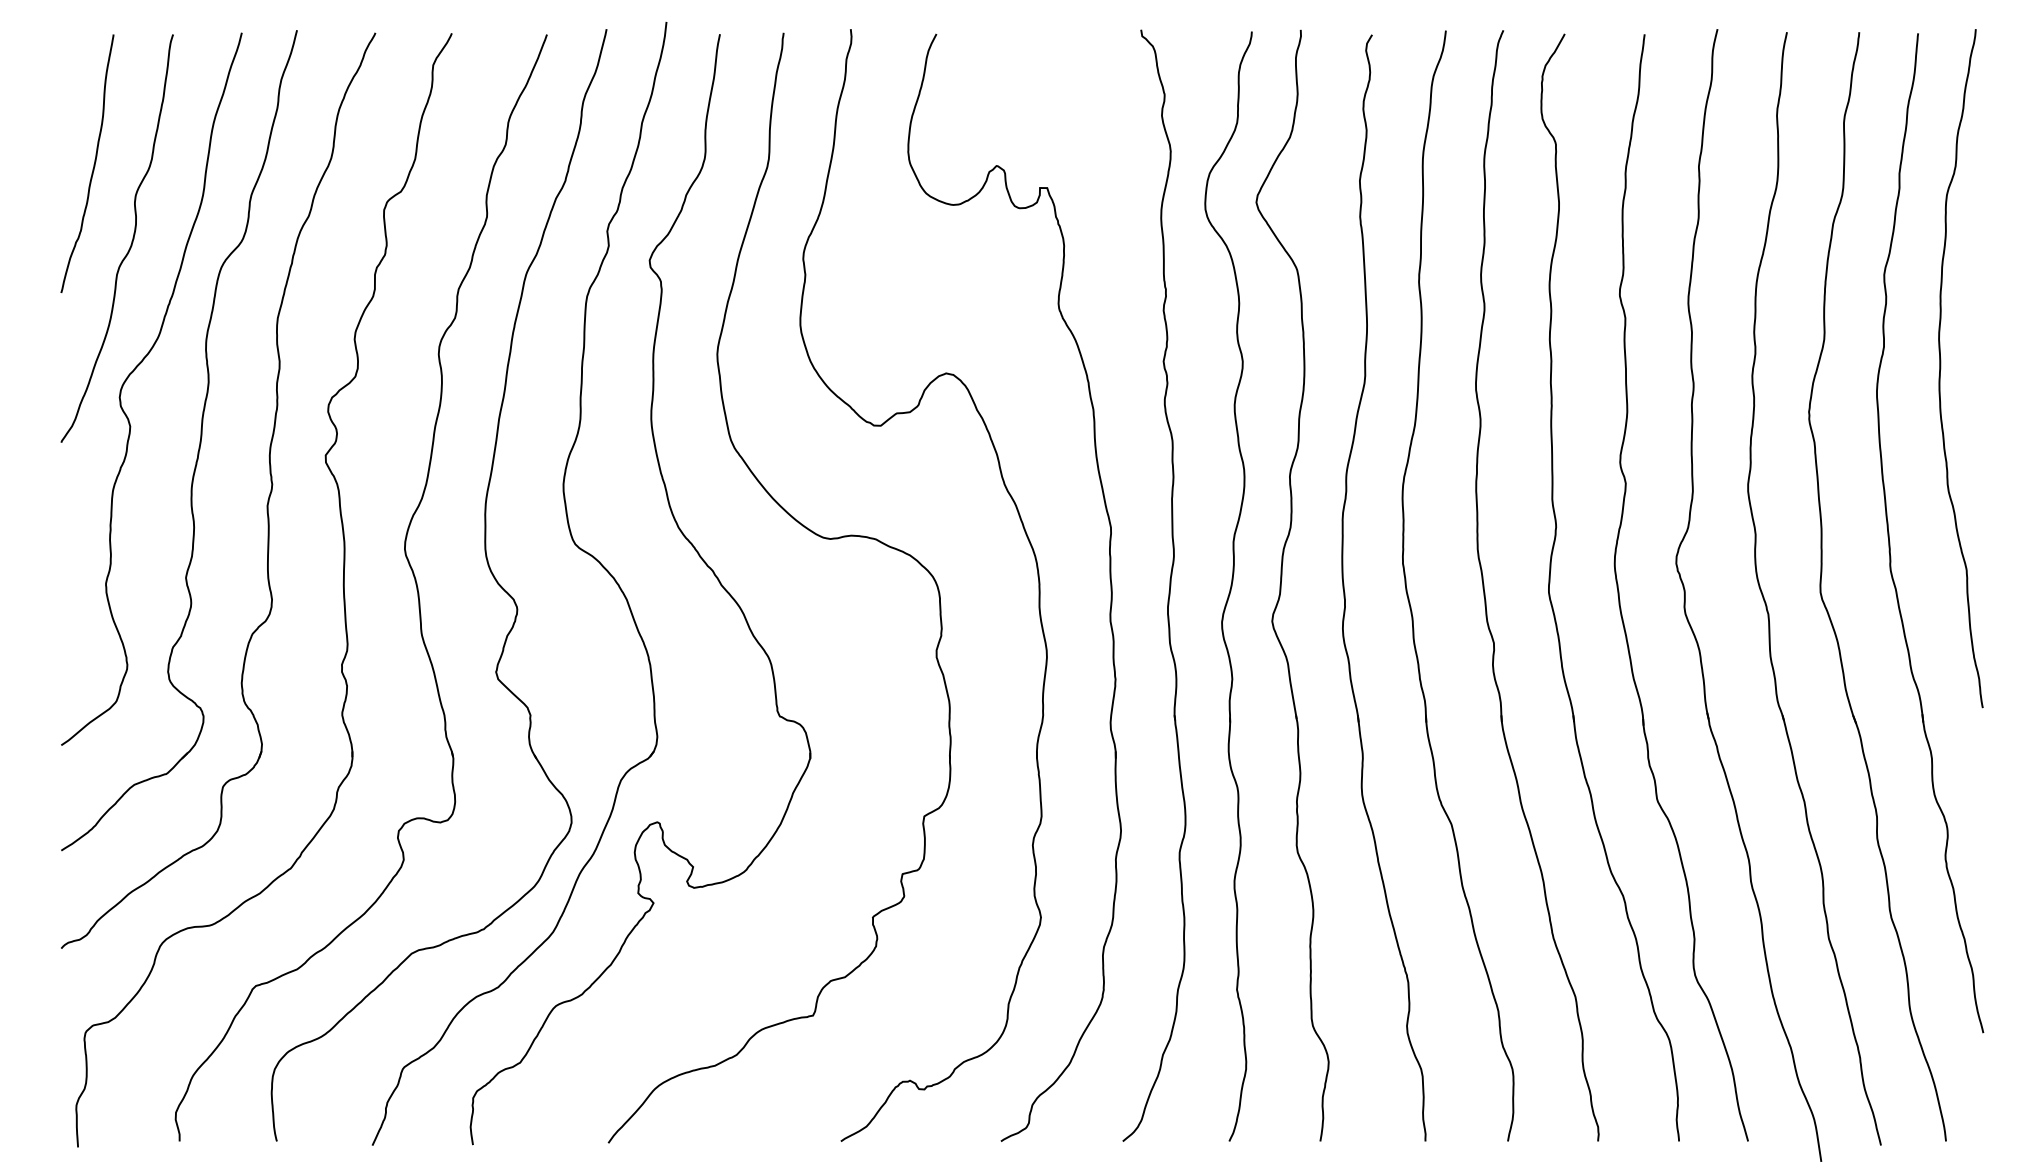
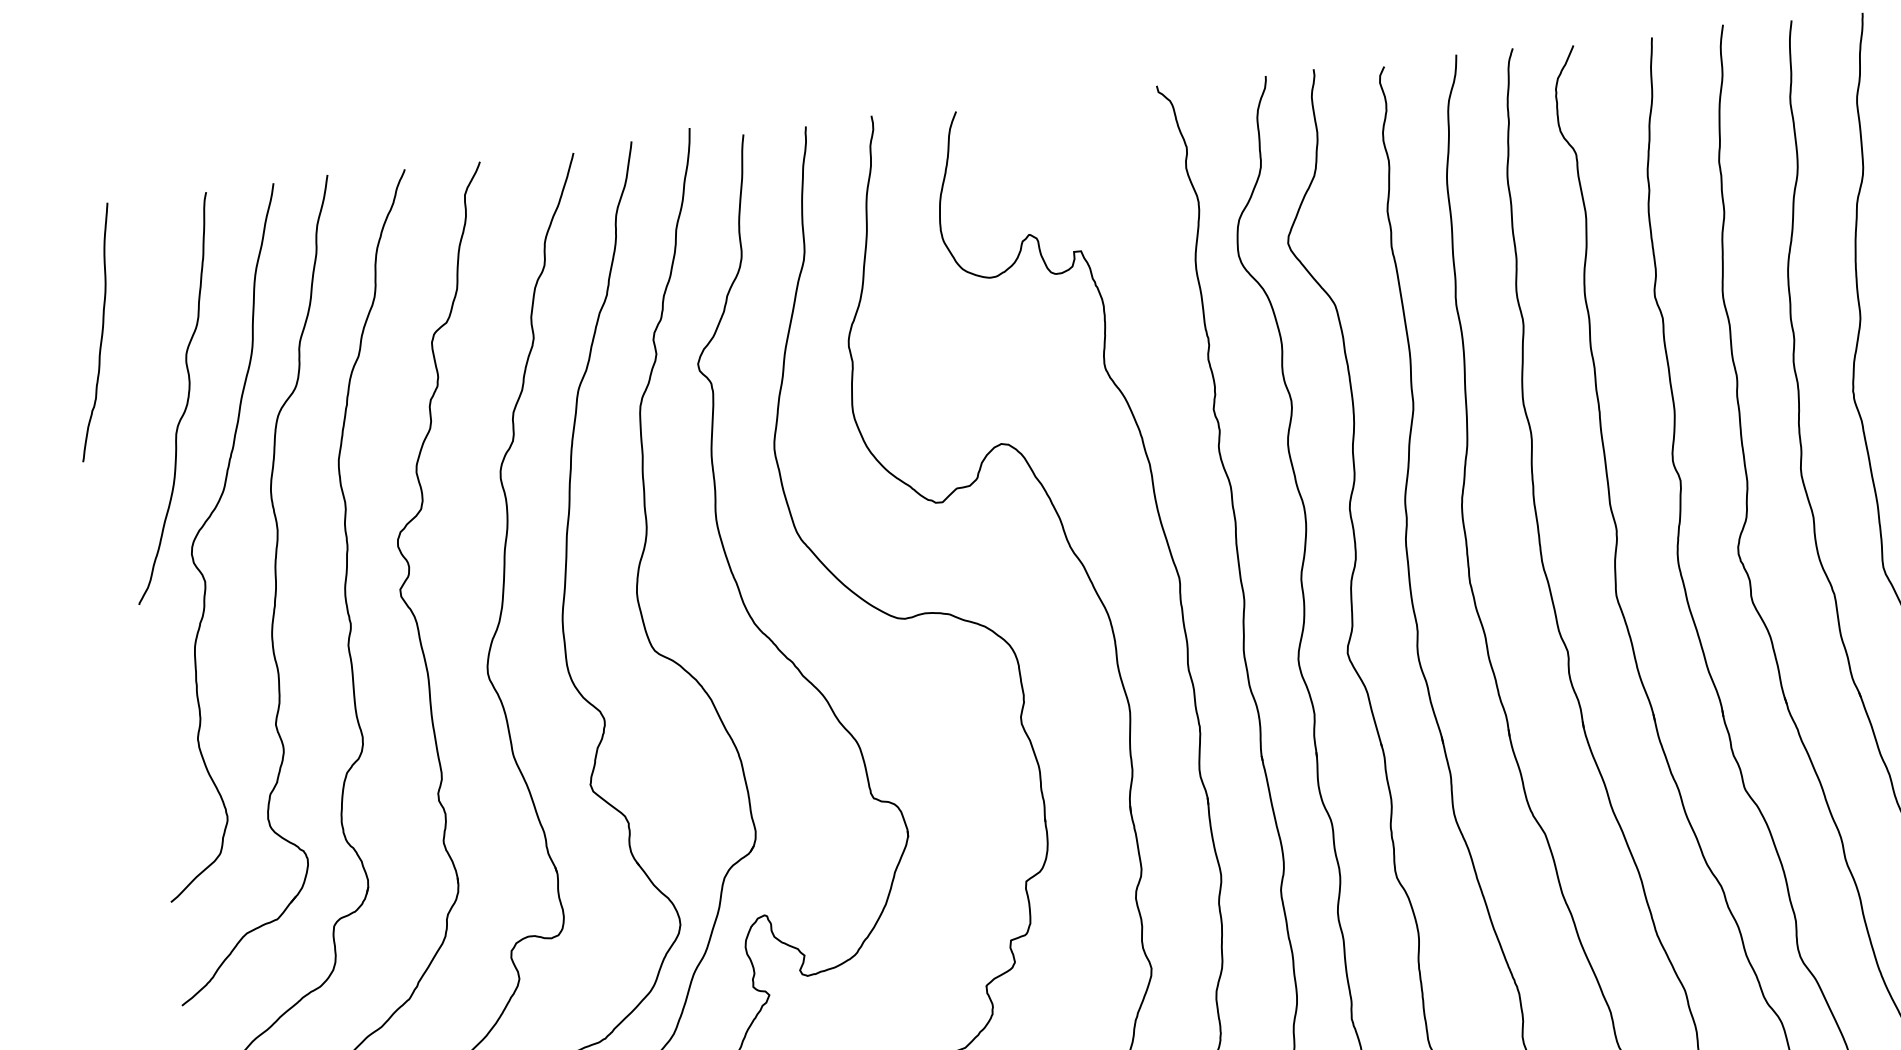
curve: (93, 164) -> (101, 332), moved

